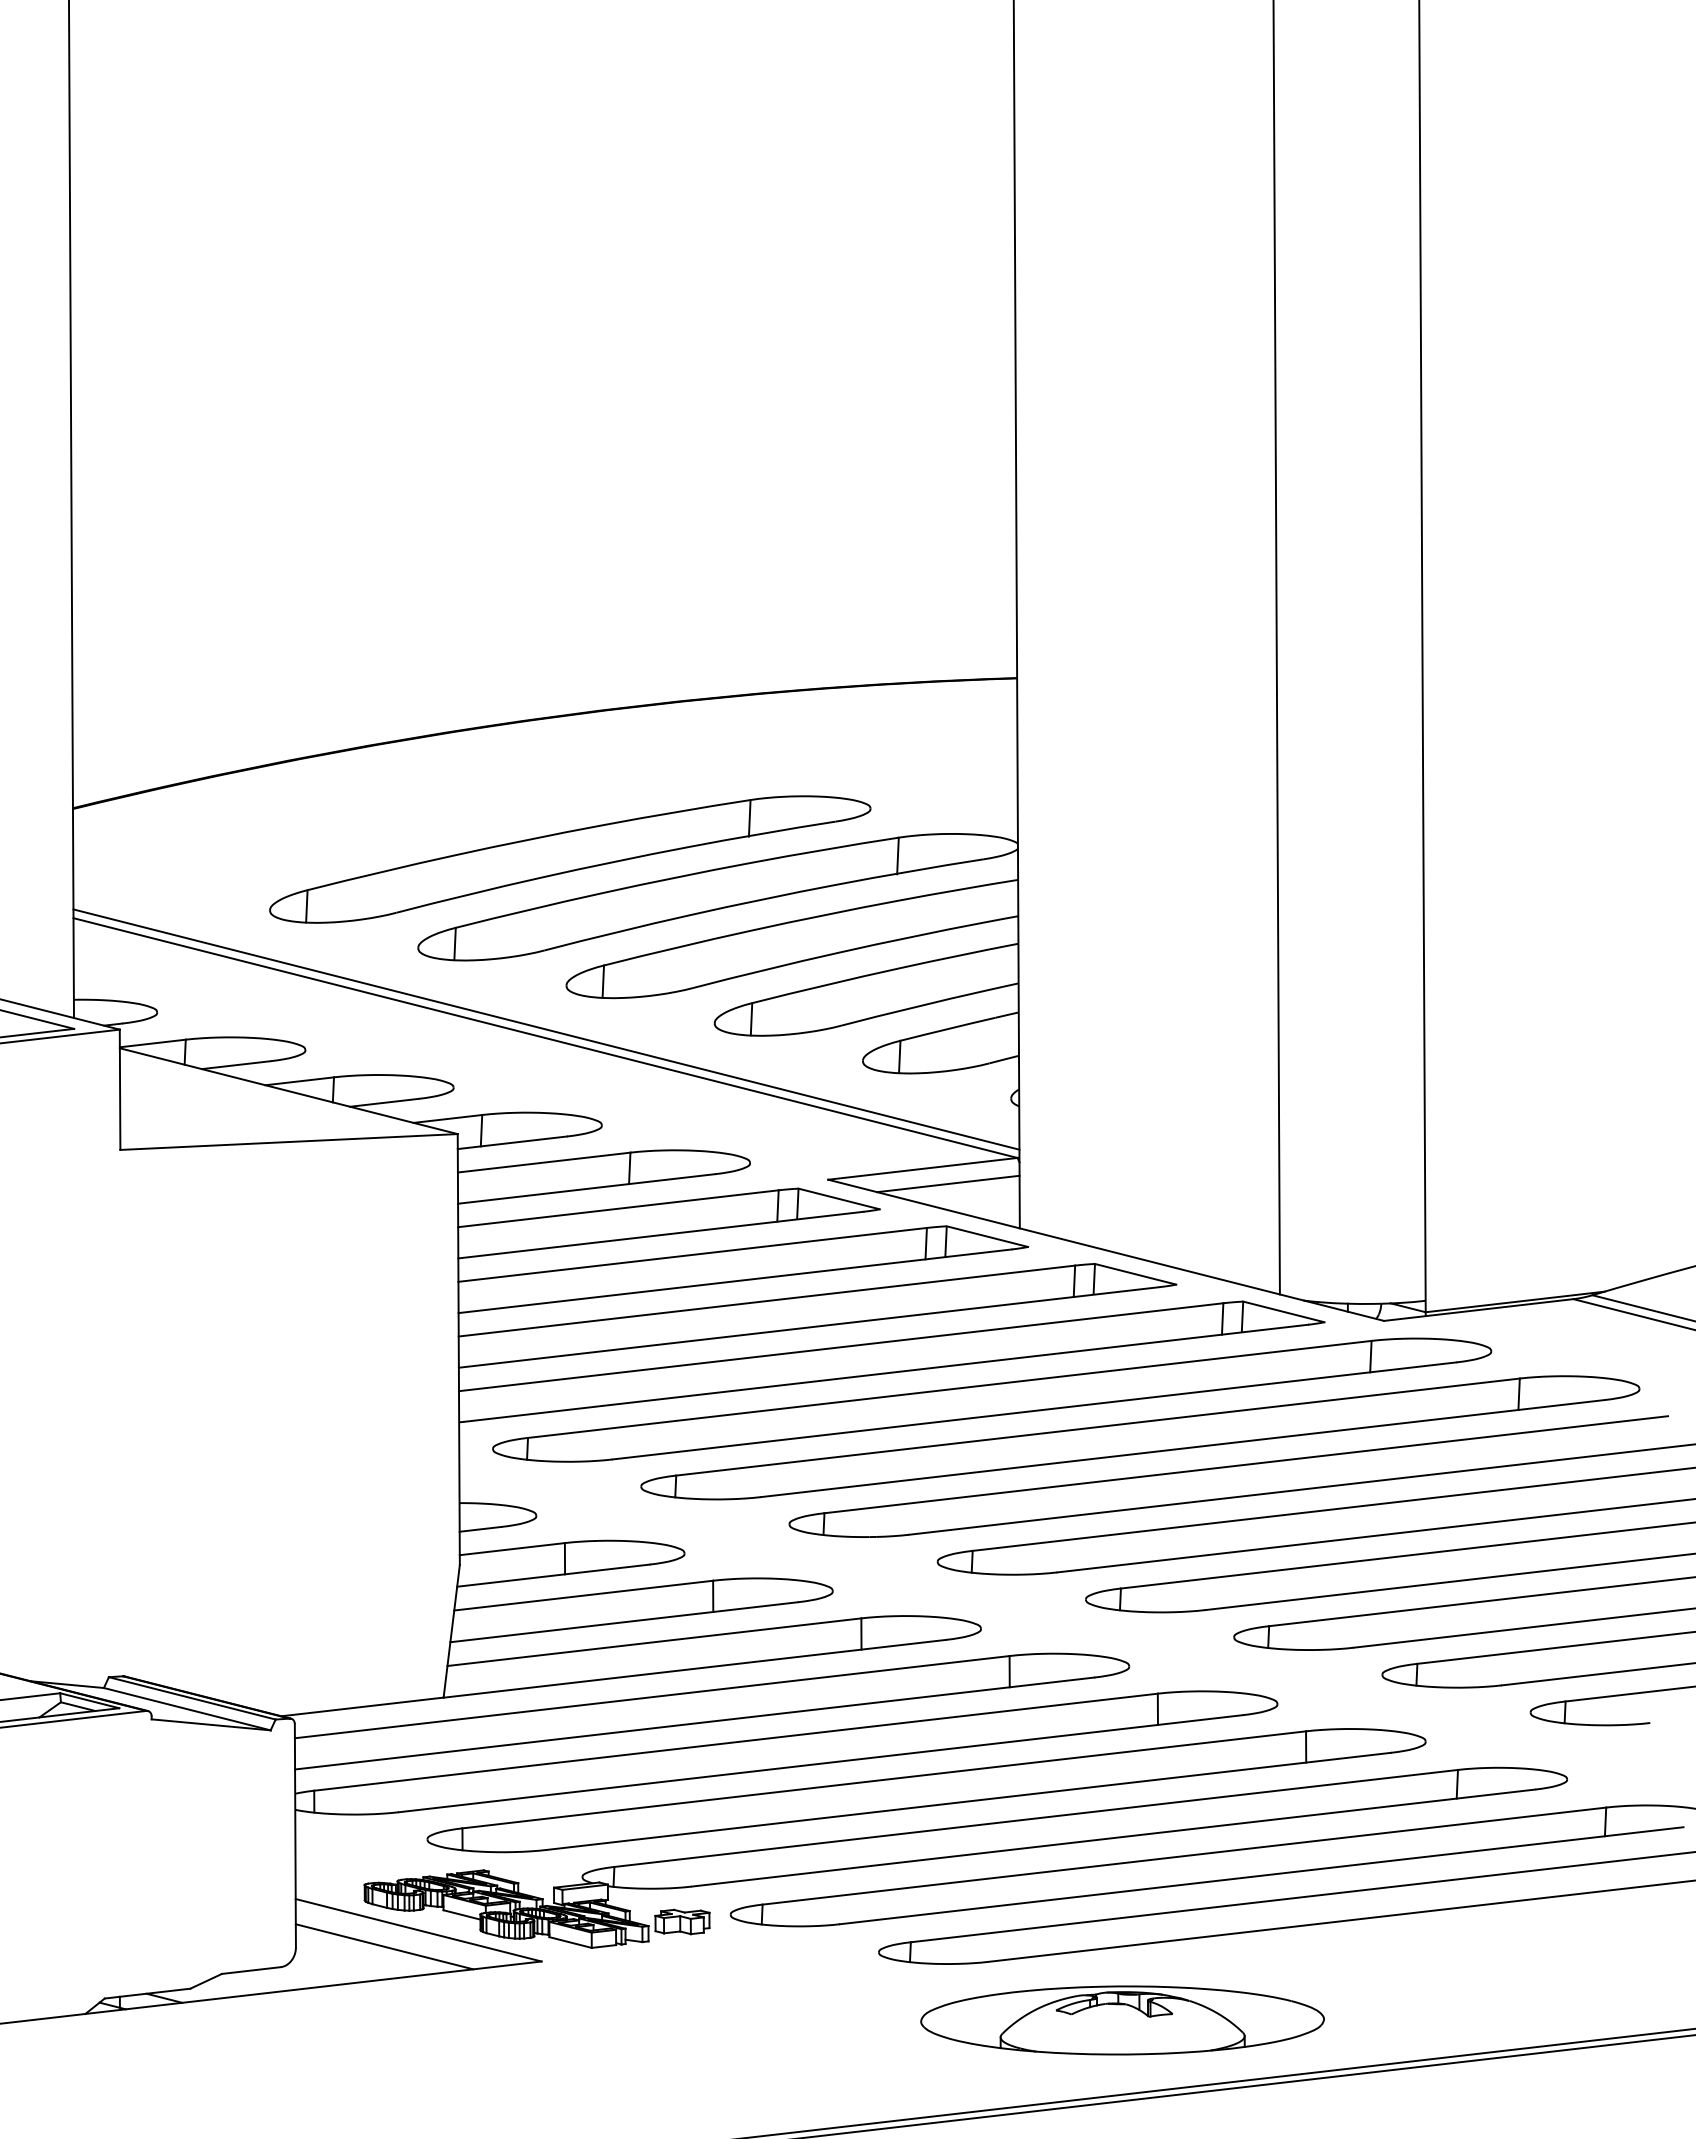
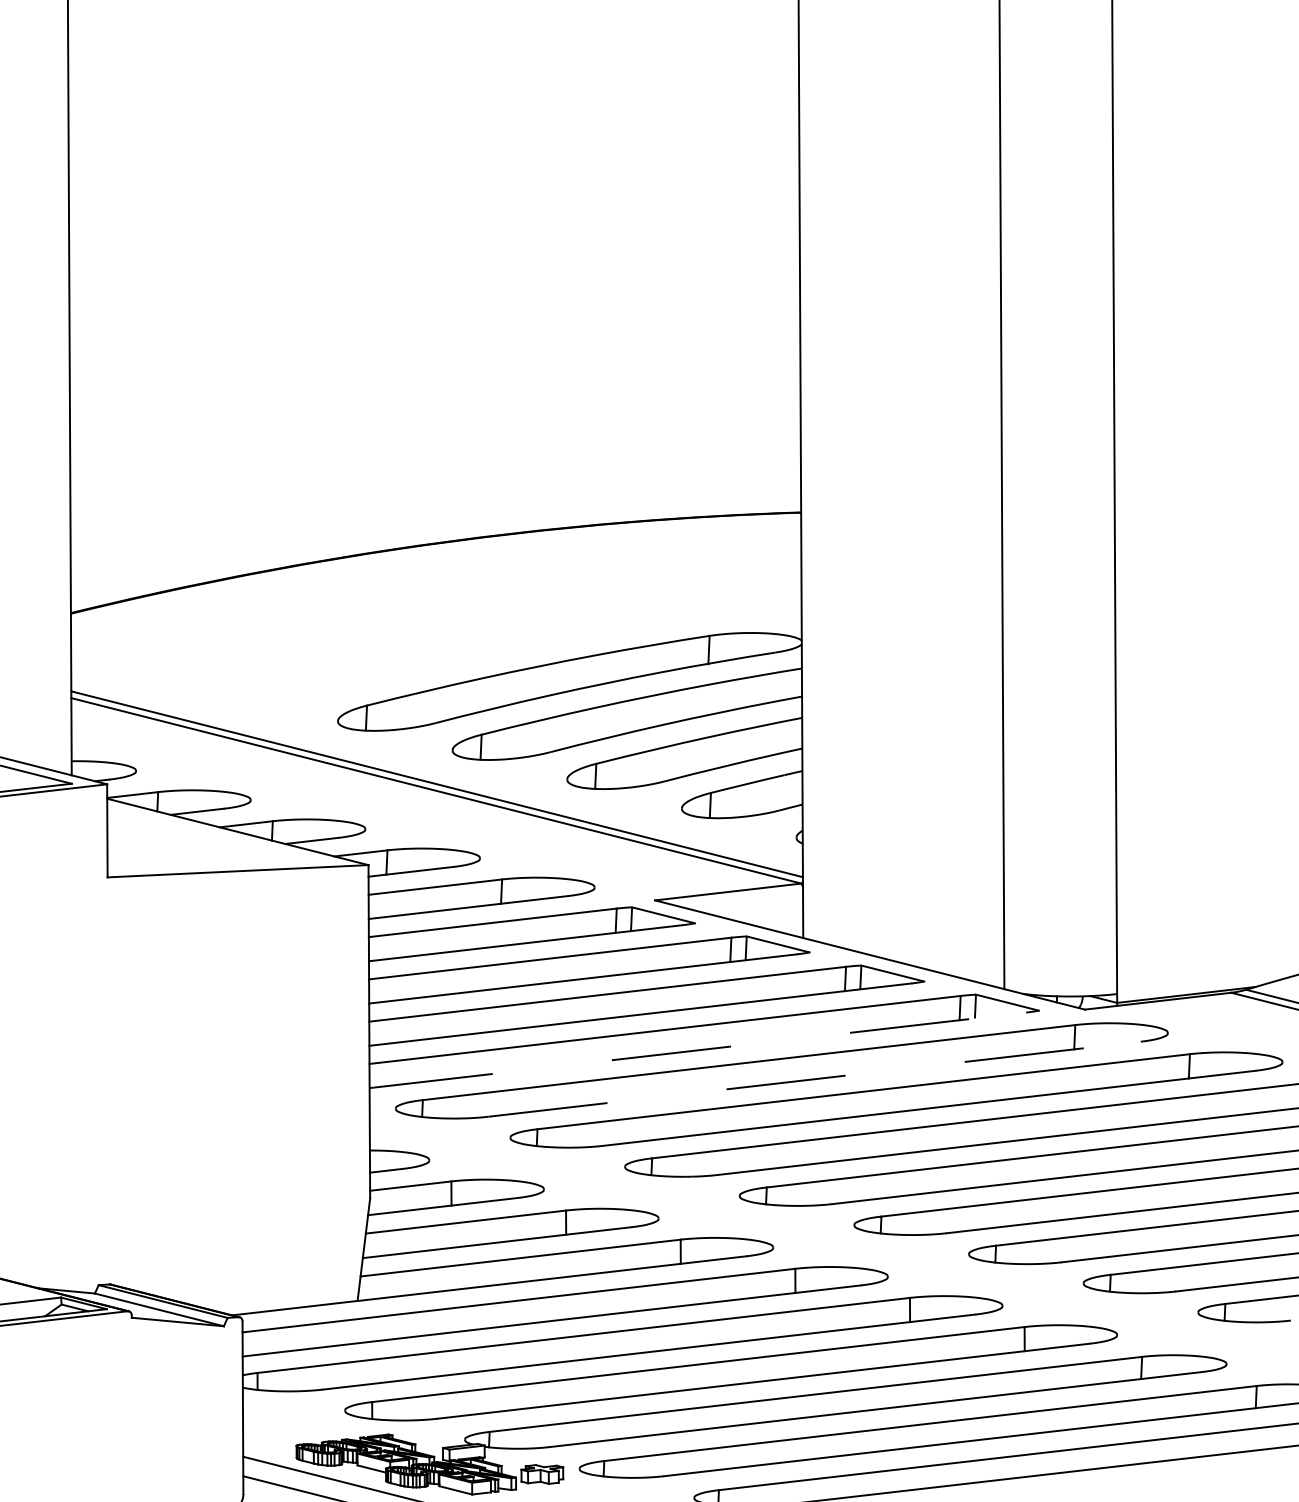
part: (570, 859) -> (455, 652), removed
line: (948, 1183) -> (748, 903), removed
line: (886, 1373) -> (700, 1050), solid -> dashed
line: (1034, 1410) -> (814, 1078), solid -> dashed

